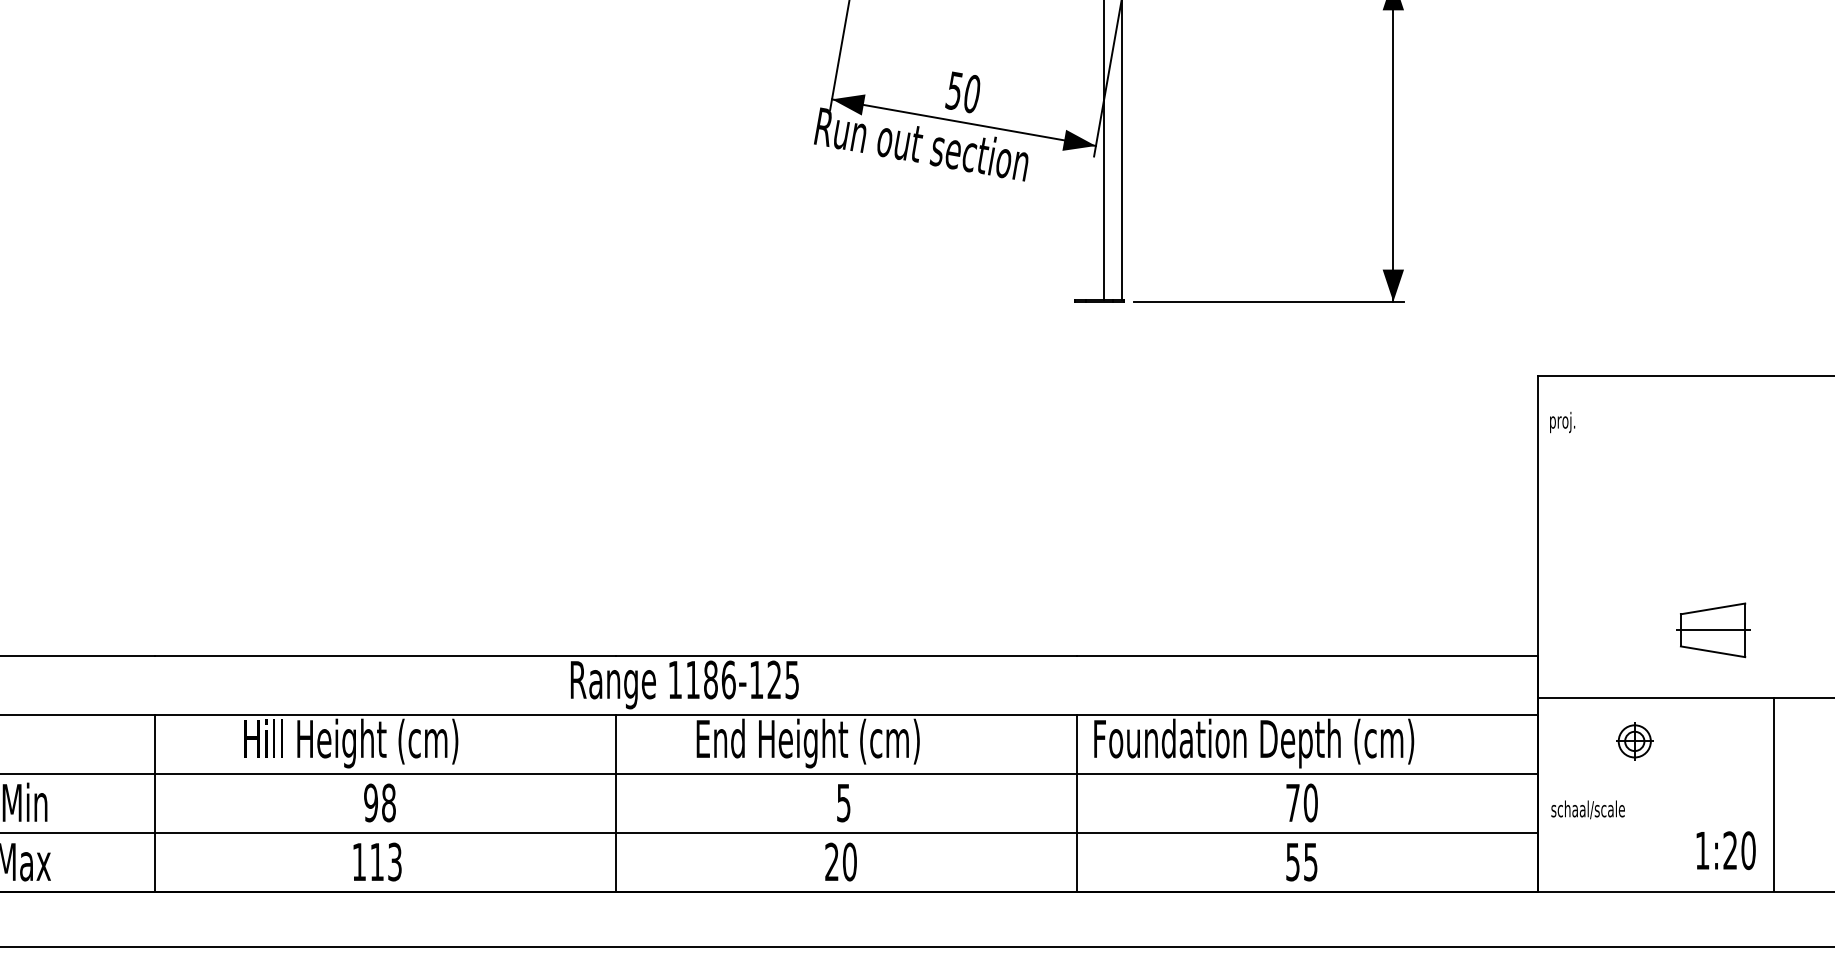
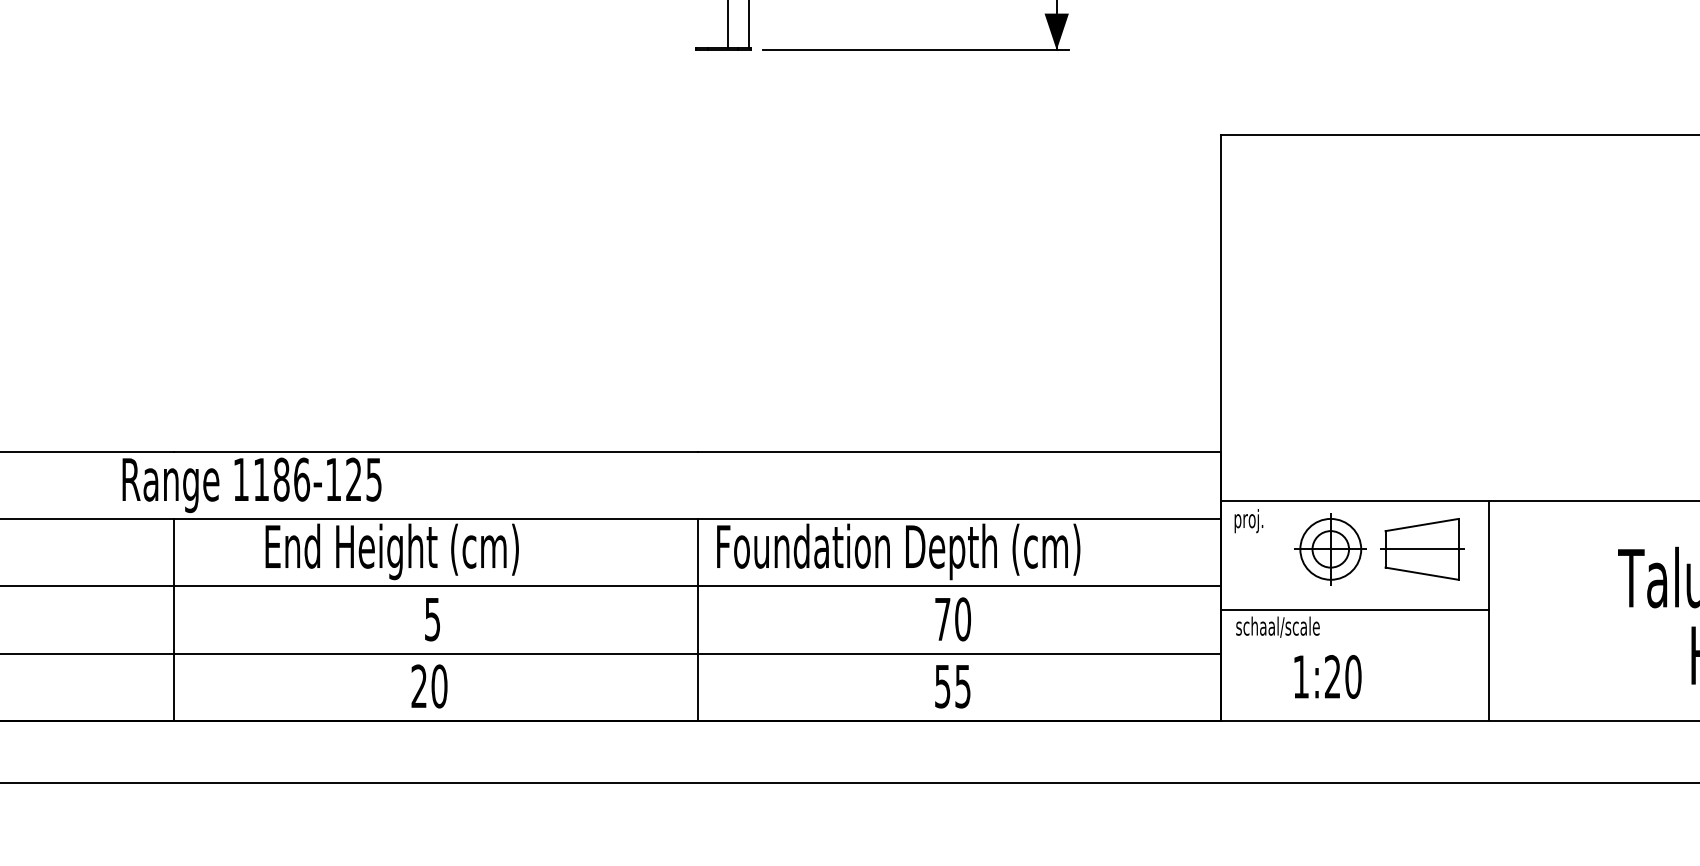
text: (1562, 422) -> (1248, 521), moved
part: (1713, 630) -> (1422, 549), moved
part: (1634, 741) -> (1330, 549), size x1.67
line: (1656, 794) -> (1355, 609), added
text: (1725, 850) -> (1327, 676), moved

